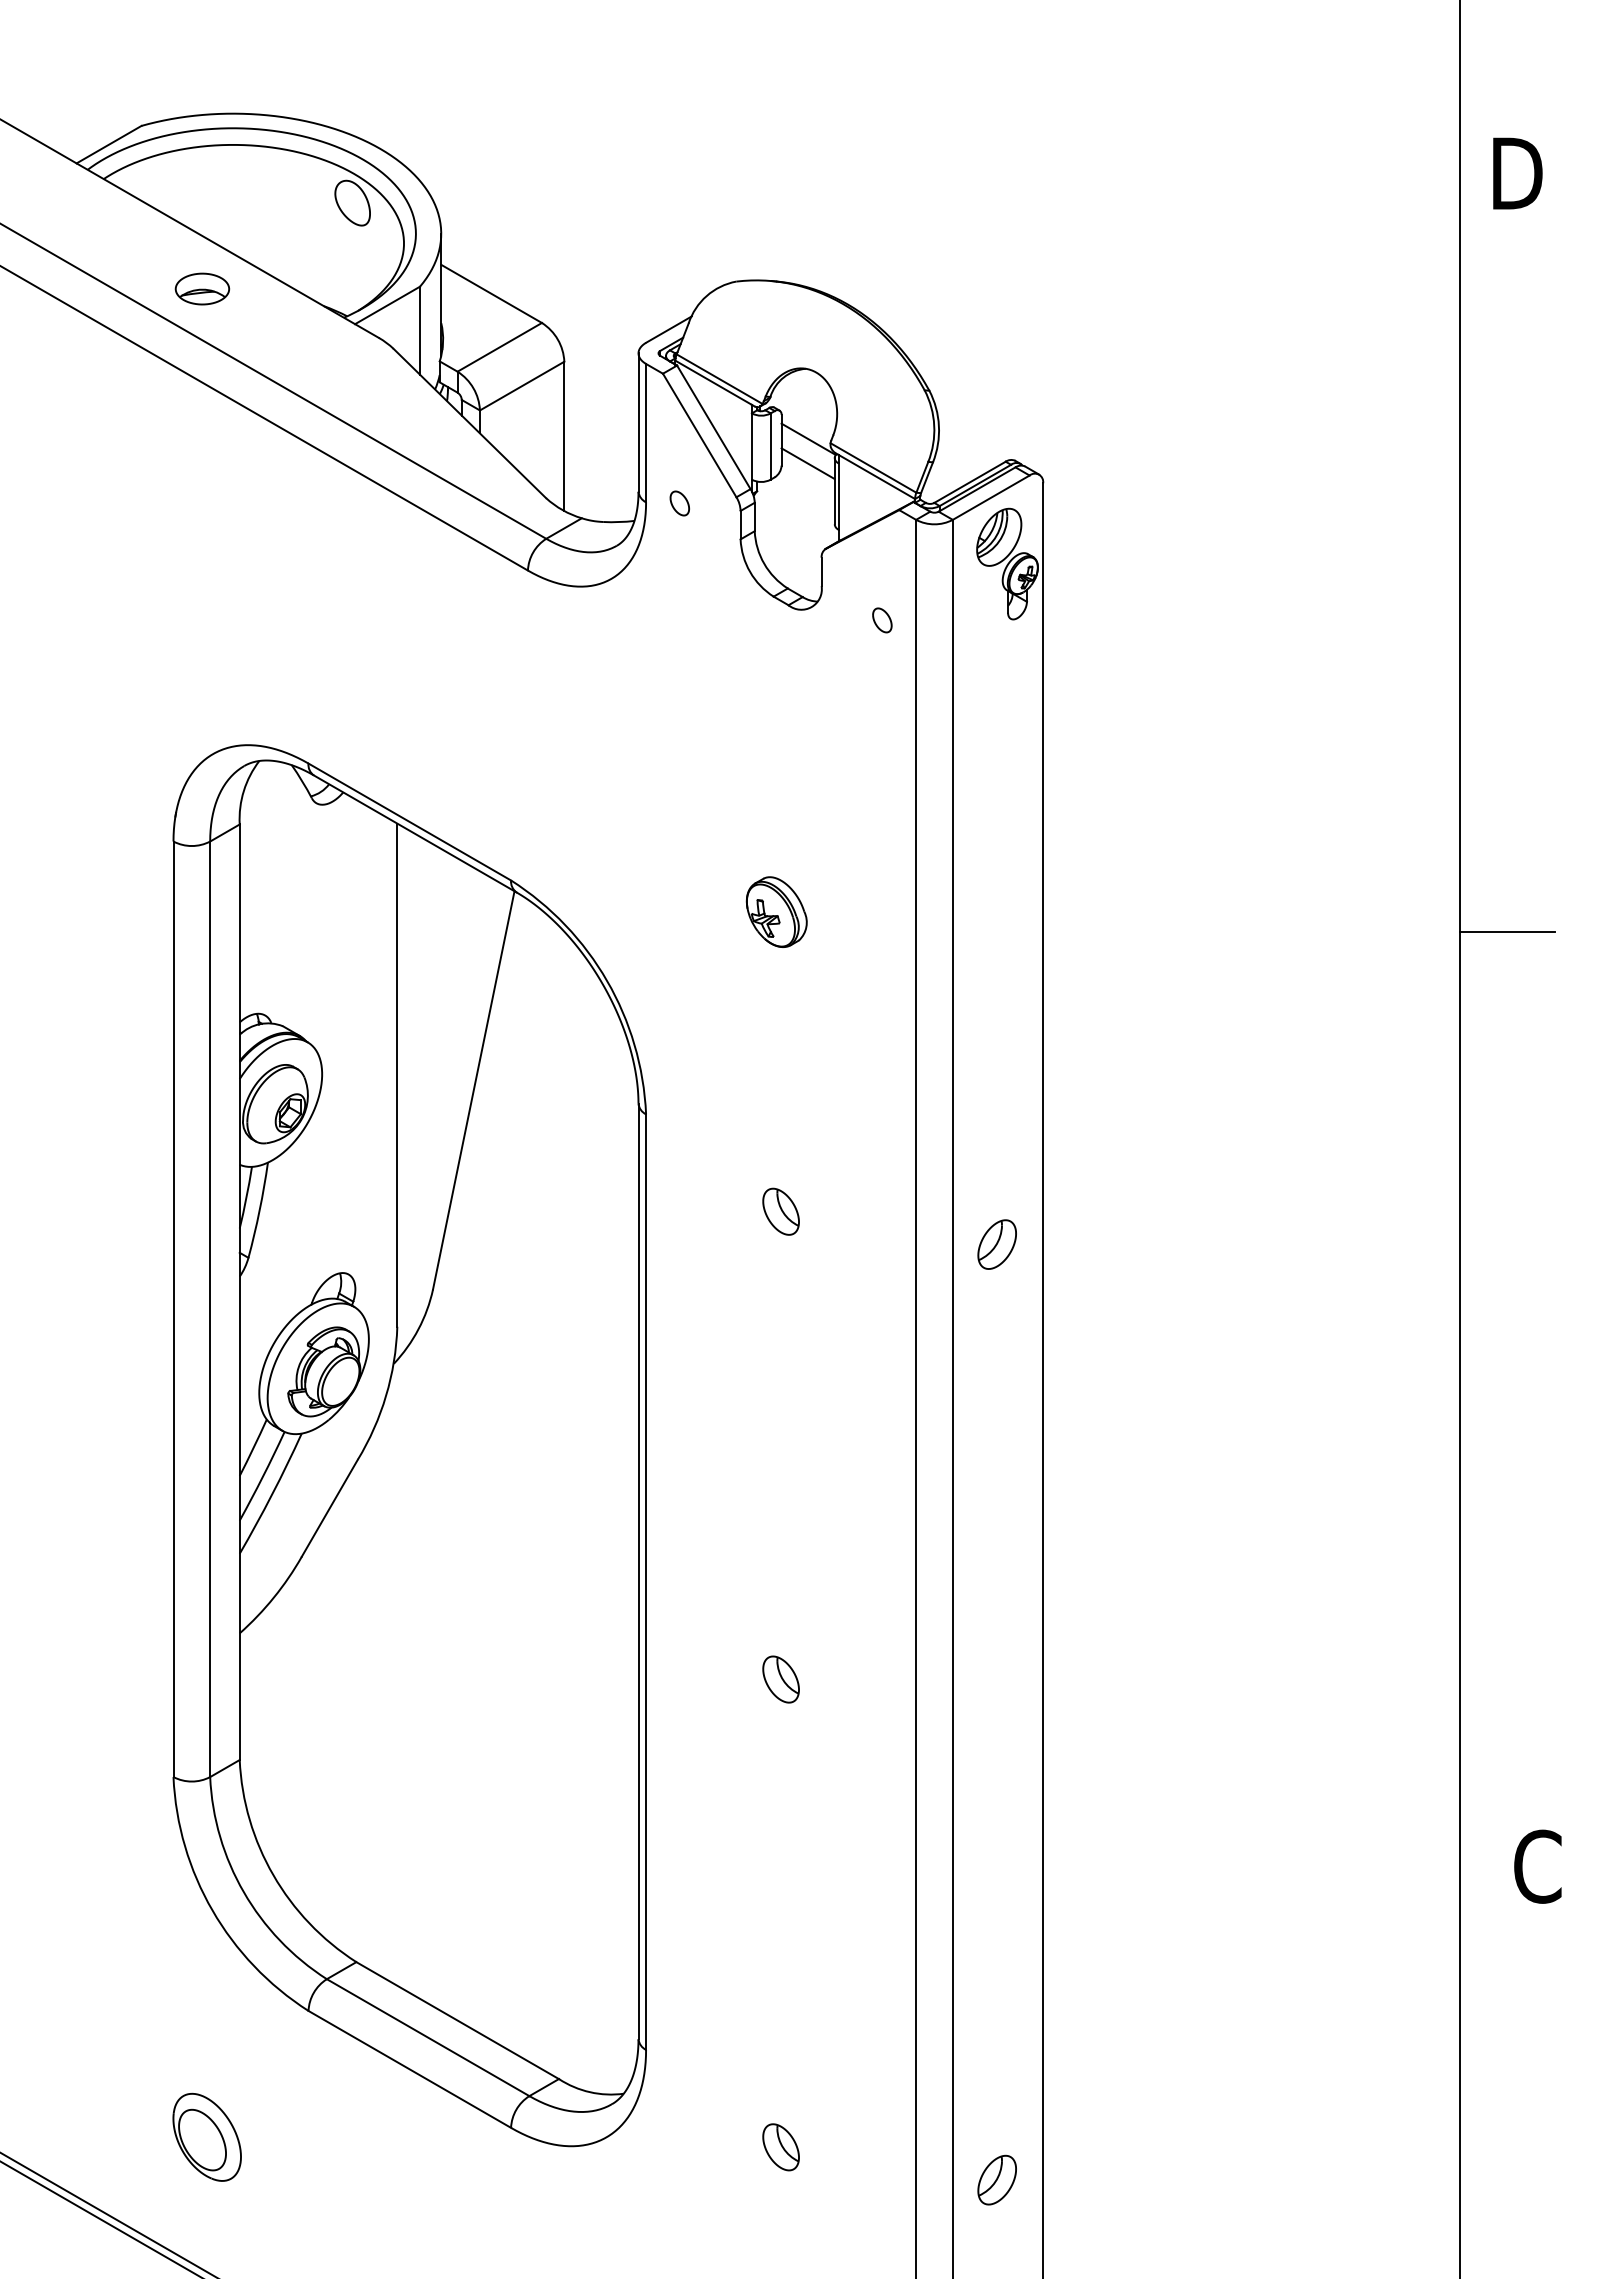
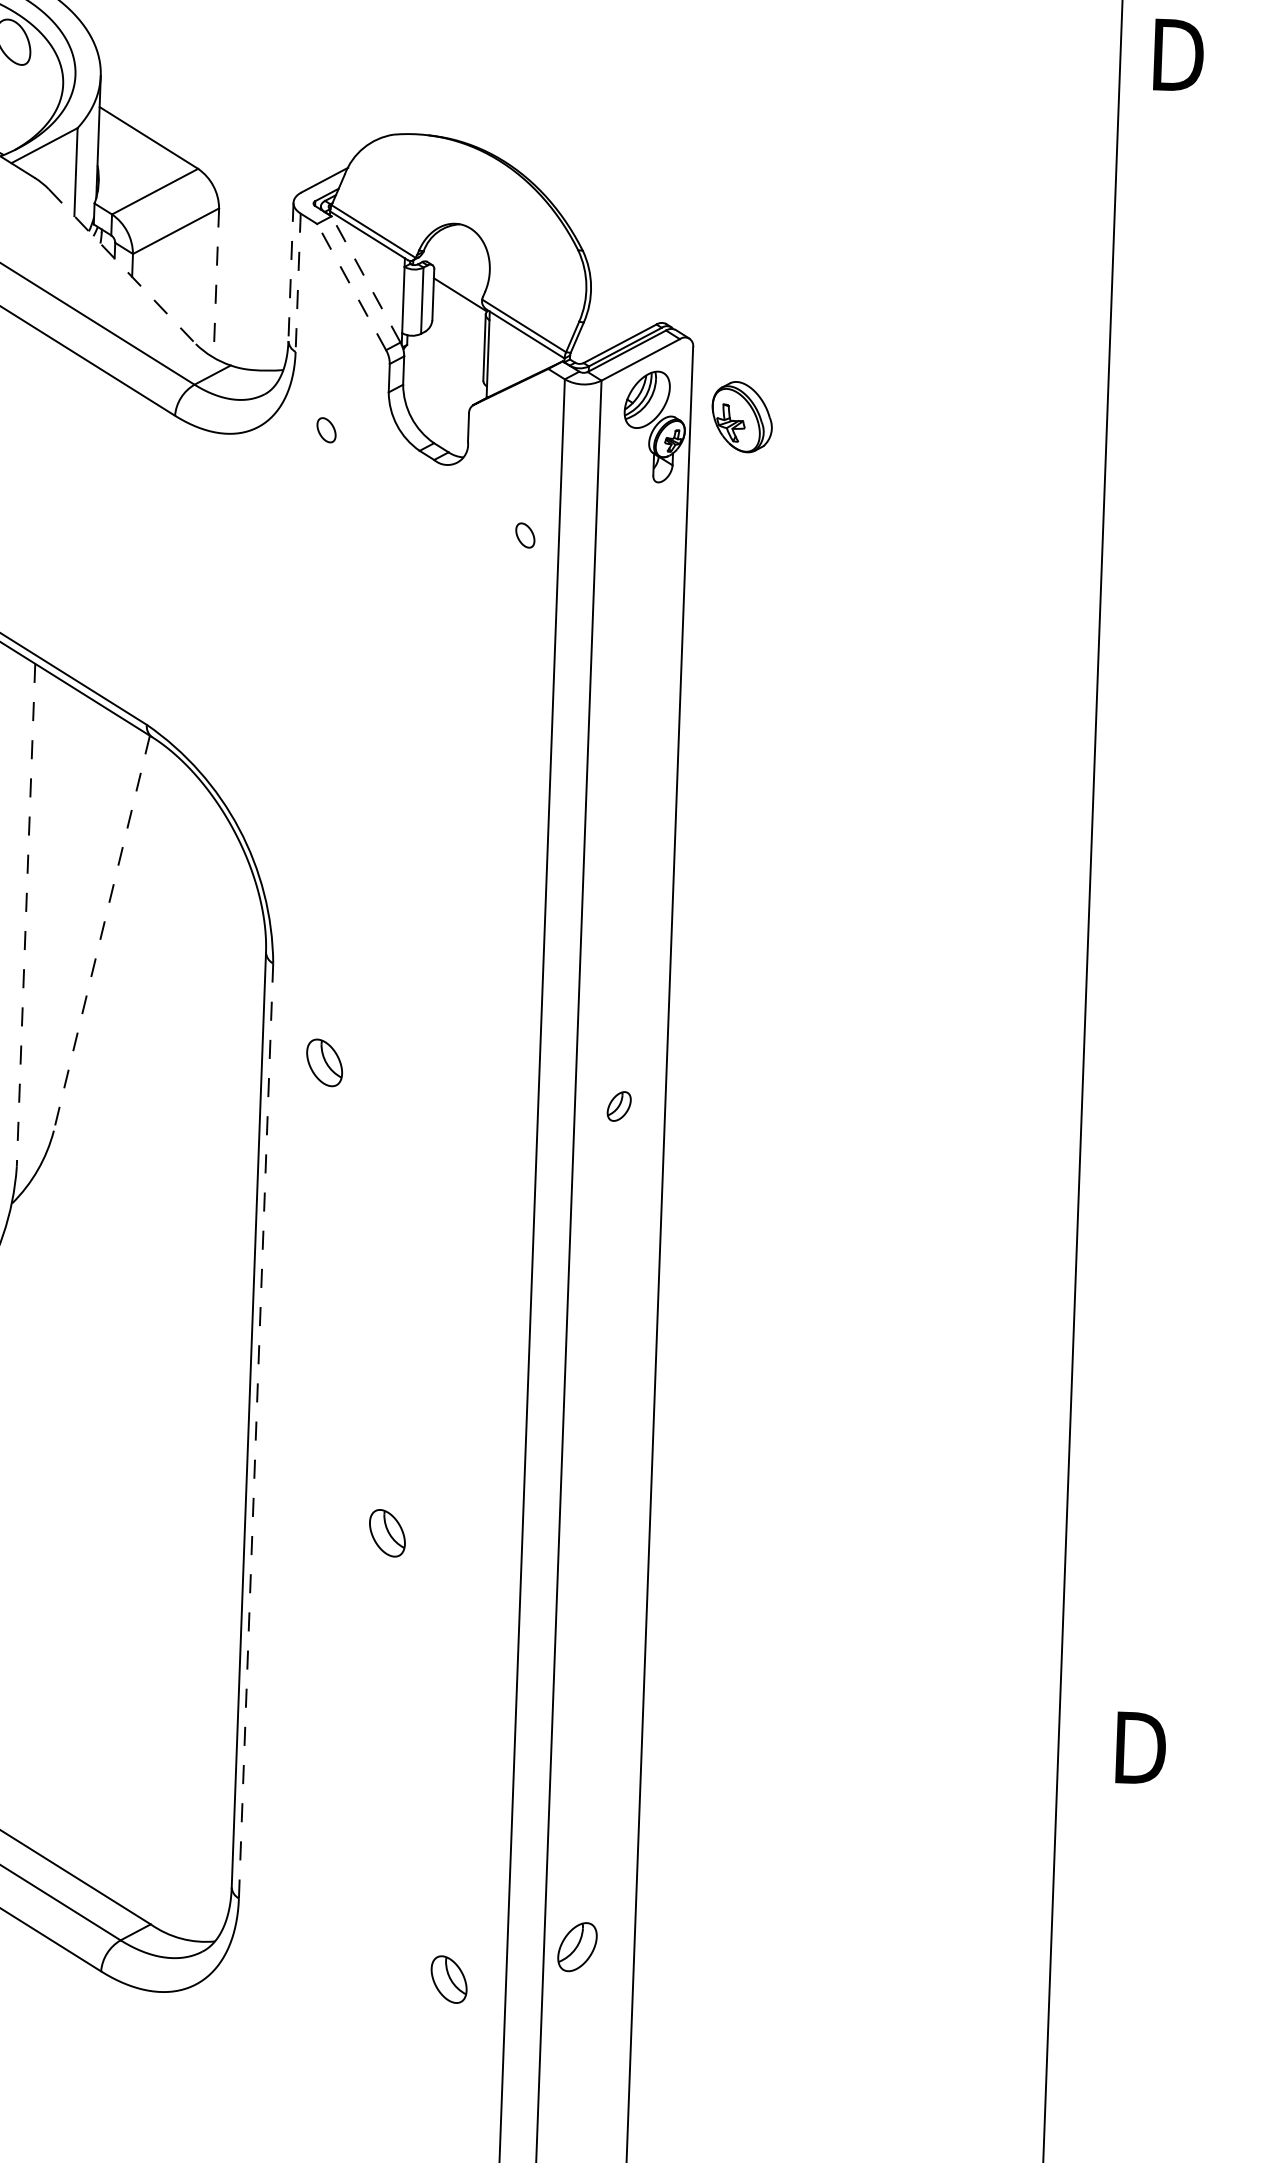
line: (469, 423) -> (122, 266), solid -> dashed
line: (638, 423) -> (290, 272), solid -> dashed
line: (713, 427) -> (365, 279), solid -> dashed
line: (646, 433) -> (298, 283), solid -> dashed
line: (699, 435) -> (351, 287), solid -> dashed
line: (564, 436) -> (216, 283), solid -> dashed
line: (807, 463) -> (458, 319), removed
part: (679, 503) -> (326, 430), moved
part: (882, 620) -> (525, 535), moved
part: (776, 911) -> (741, 416), moved
line: (1507, 931) -> (1140, 812), removed
line: (397, 1075) -> (26, 915), solid -> dashed
line: (473, 1090) -> (101, 933), solid -> dashed
part: (780, 1211) -> (324, 1062), moved
part: (996, 1244) -> (618, 1106), size x0.6
line: (646, 1582) -> (256, 1431), solid -> dashed
text: (1540, 1866) -> (1139, 1747), C -> D
part: (780, 2147) -> (448, 1979), moved
part: (996, 2179) -> (576, 1946), moved

